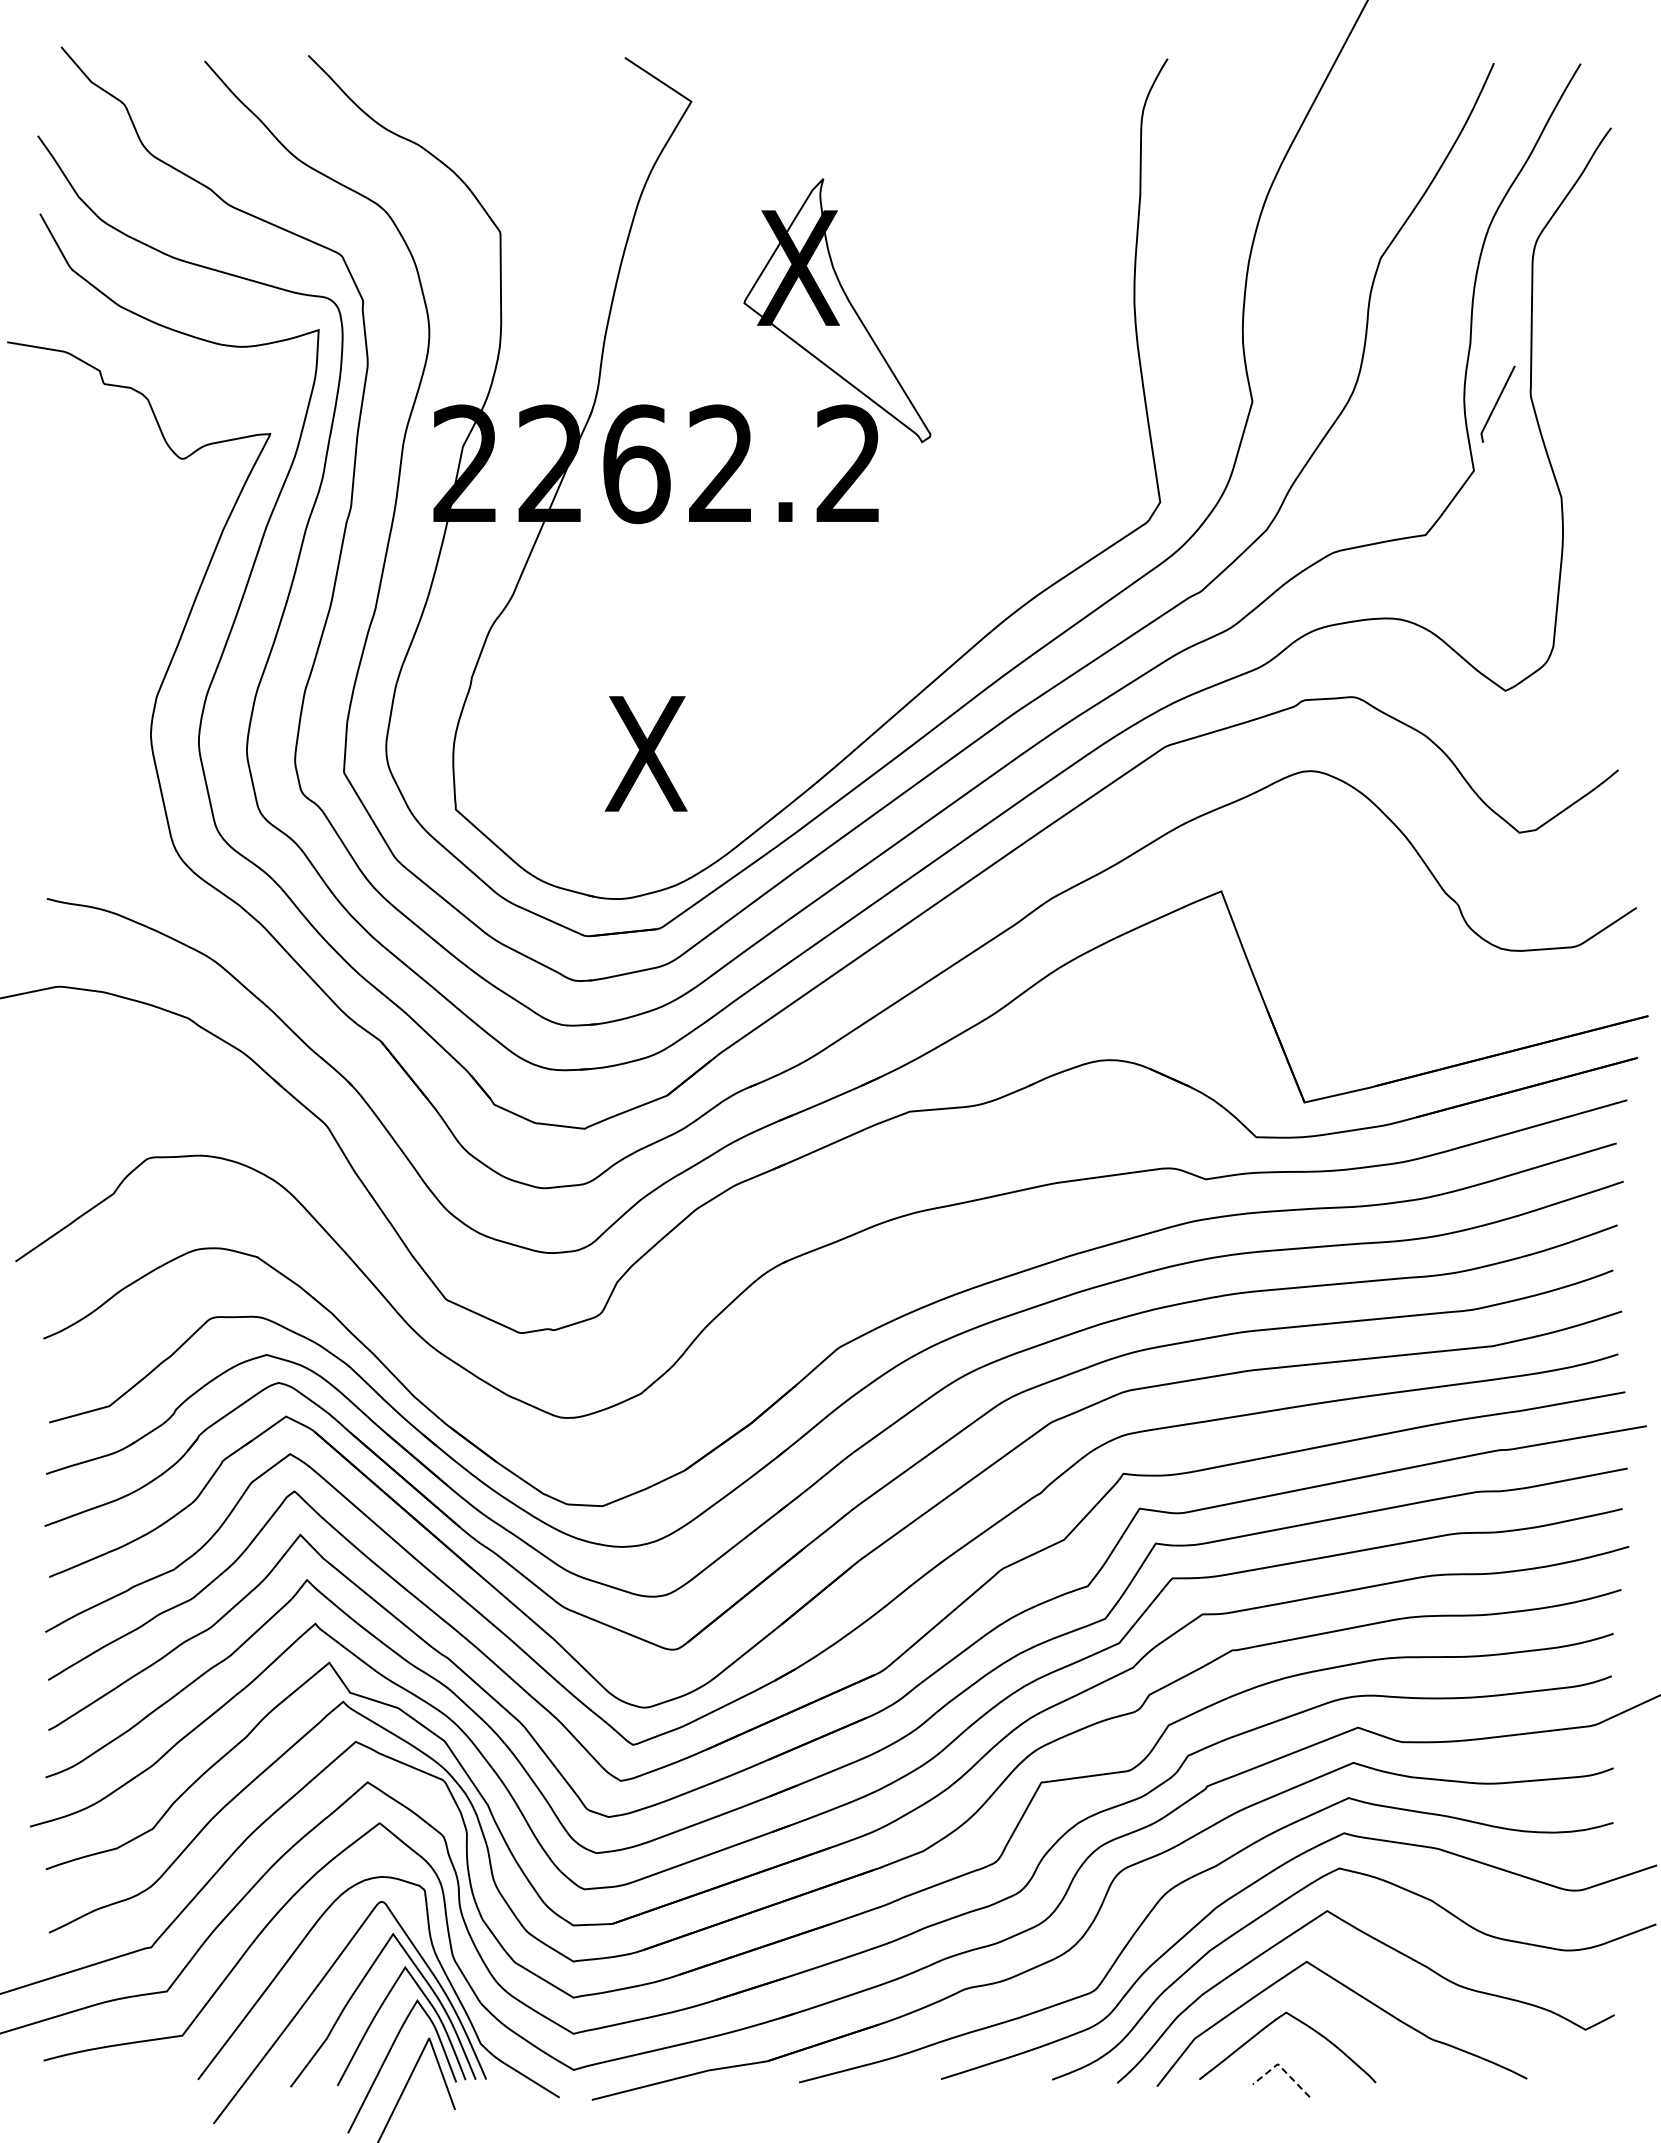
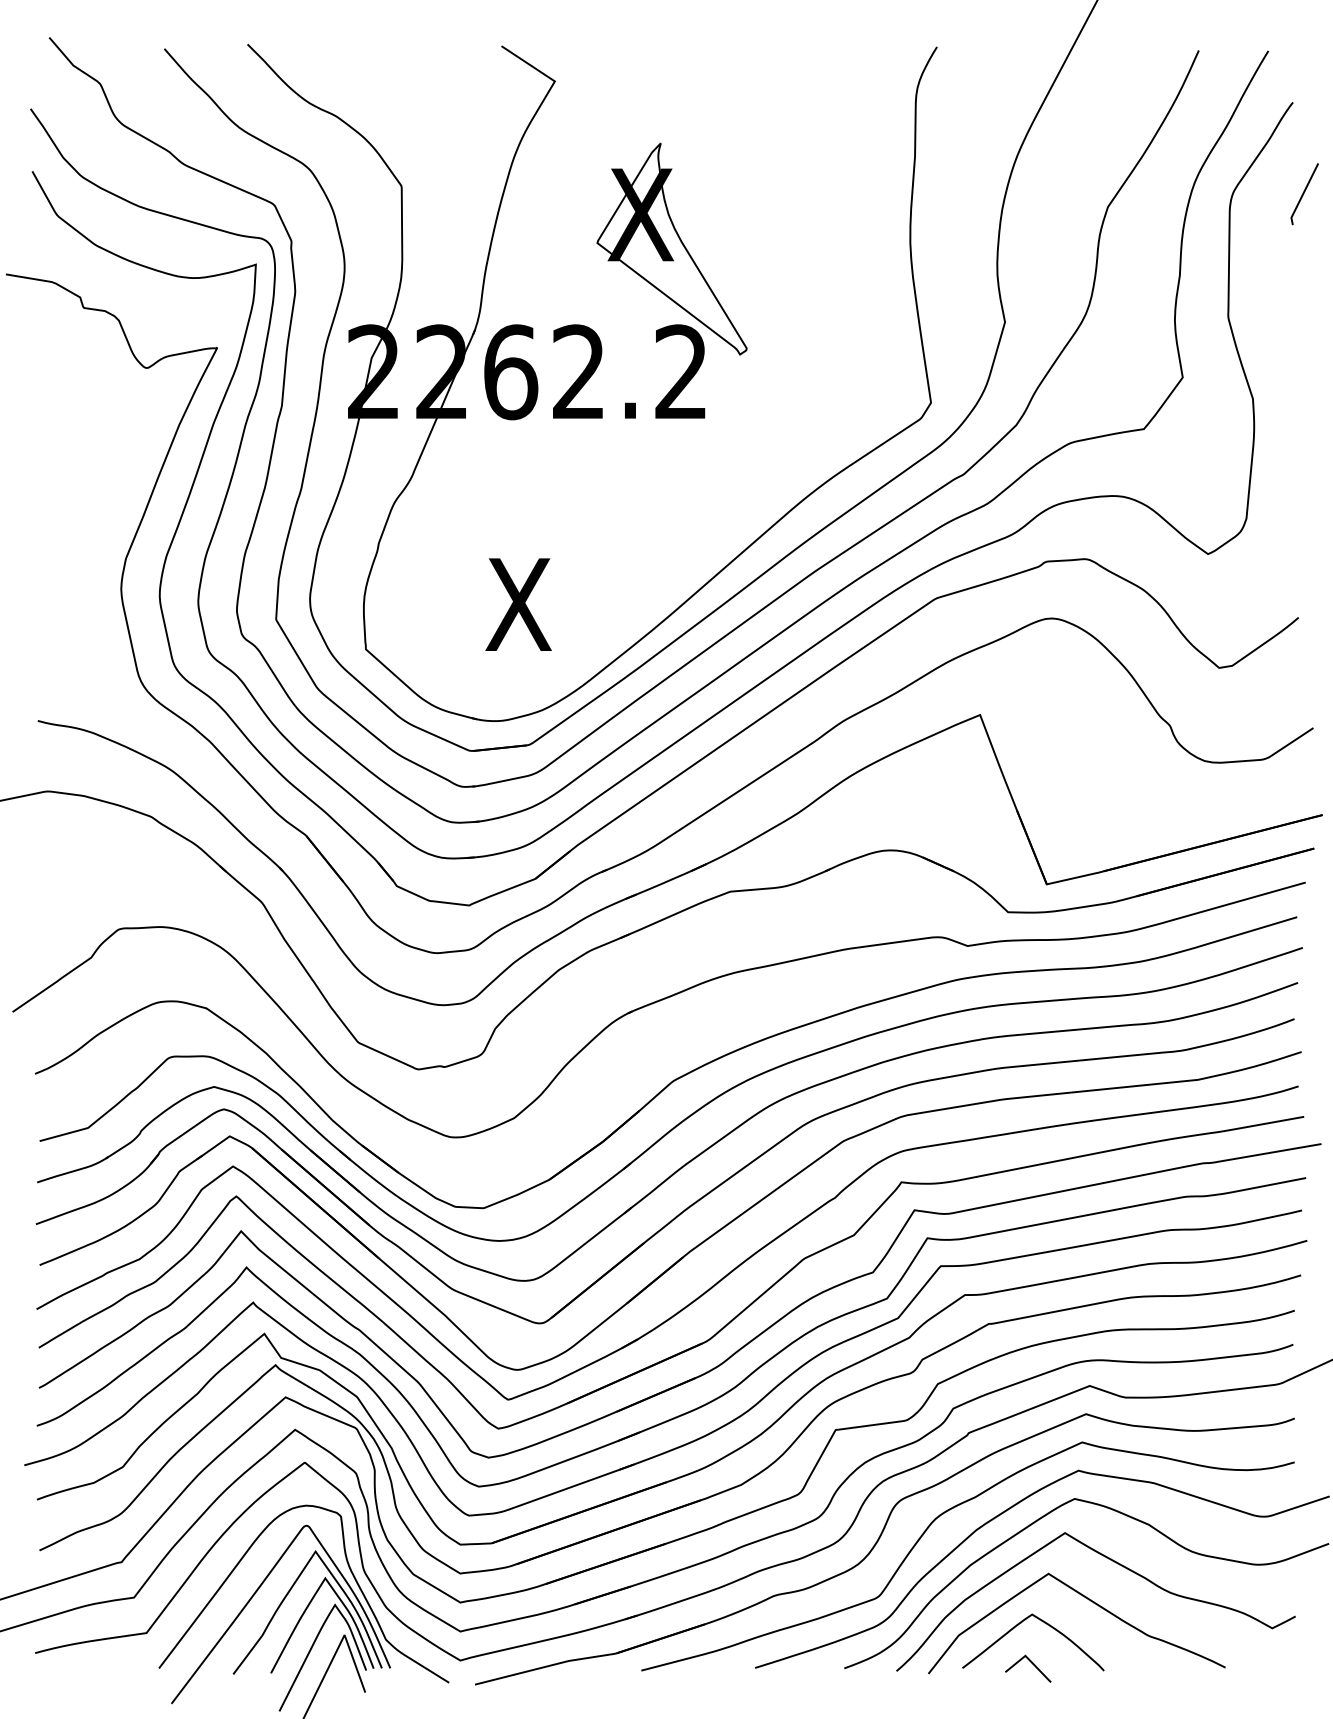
line: (1497, 403) -> (1304, 193), moved
line: (1281, 2068) -> (1028, 1659), dashed -> solid

